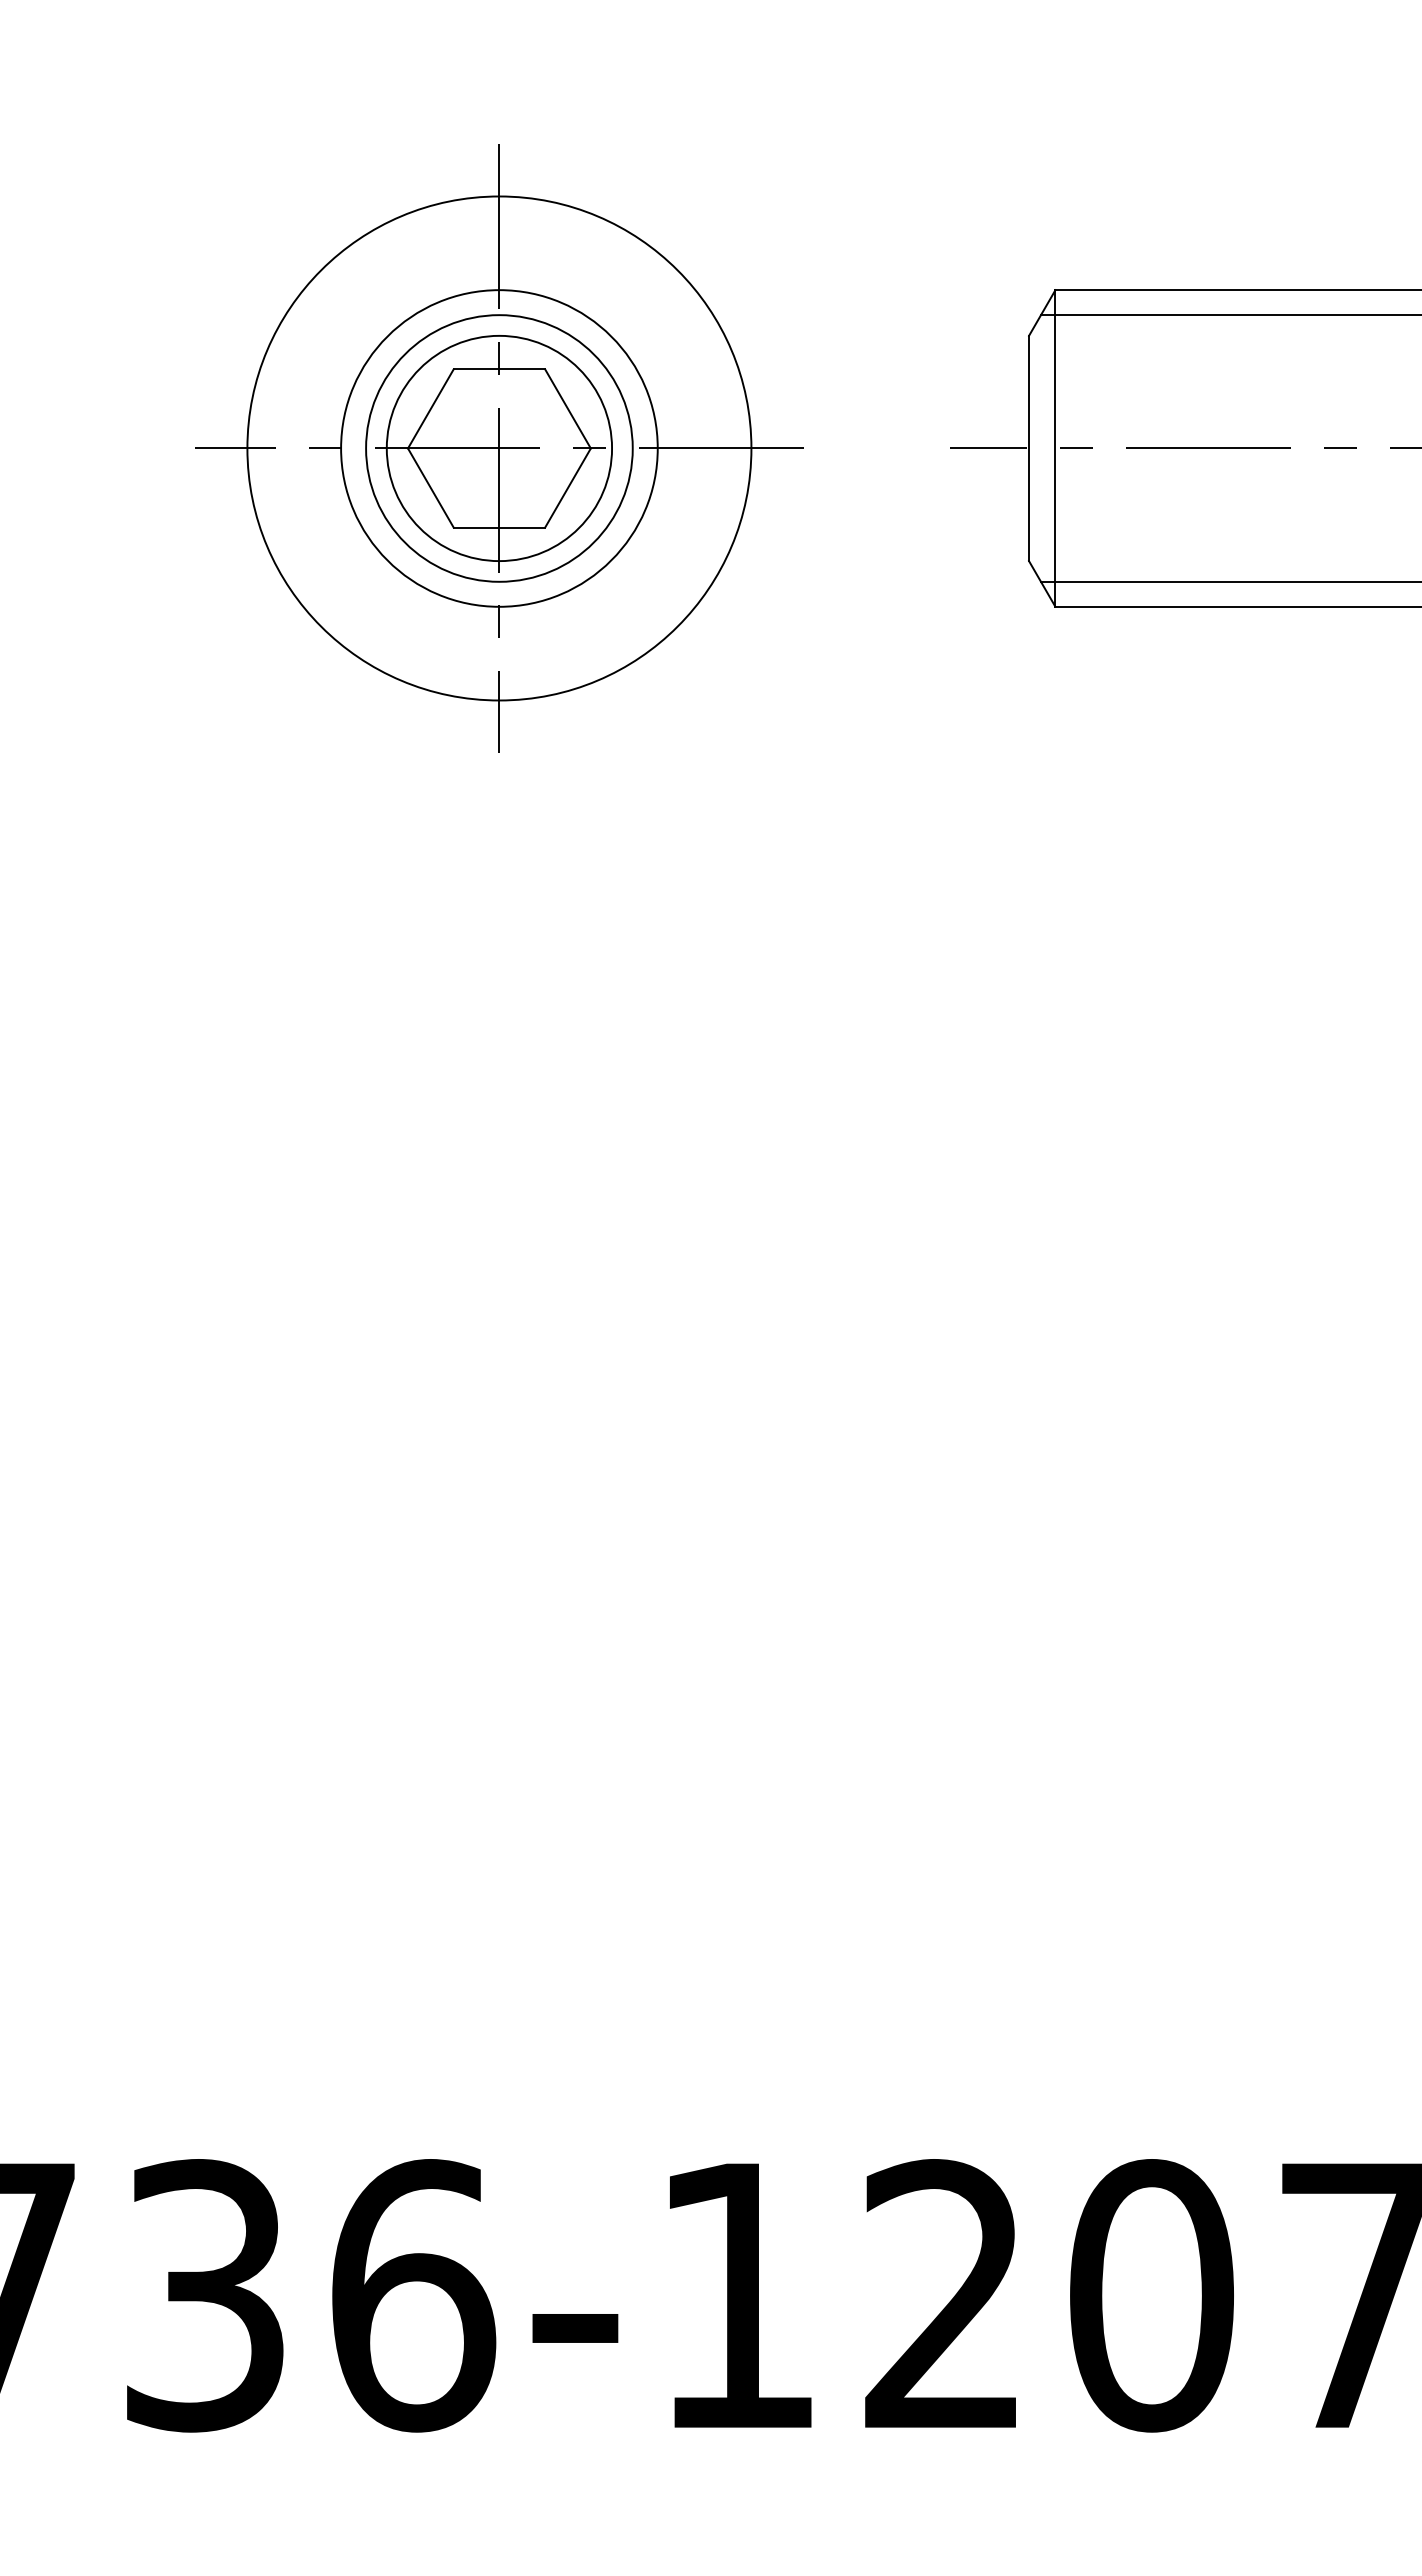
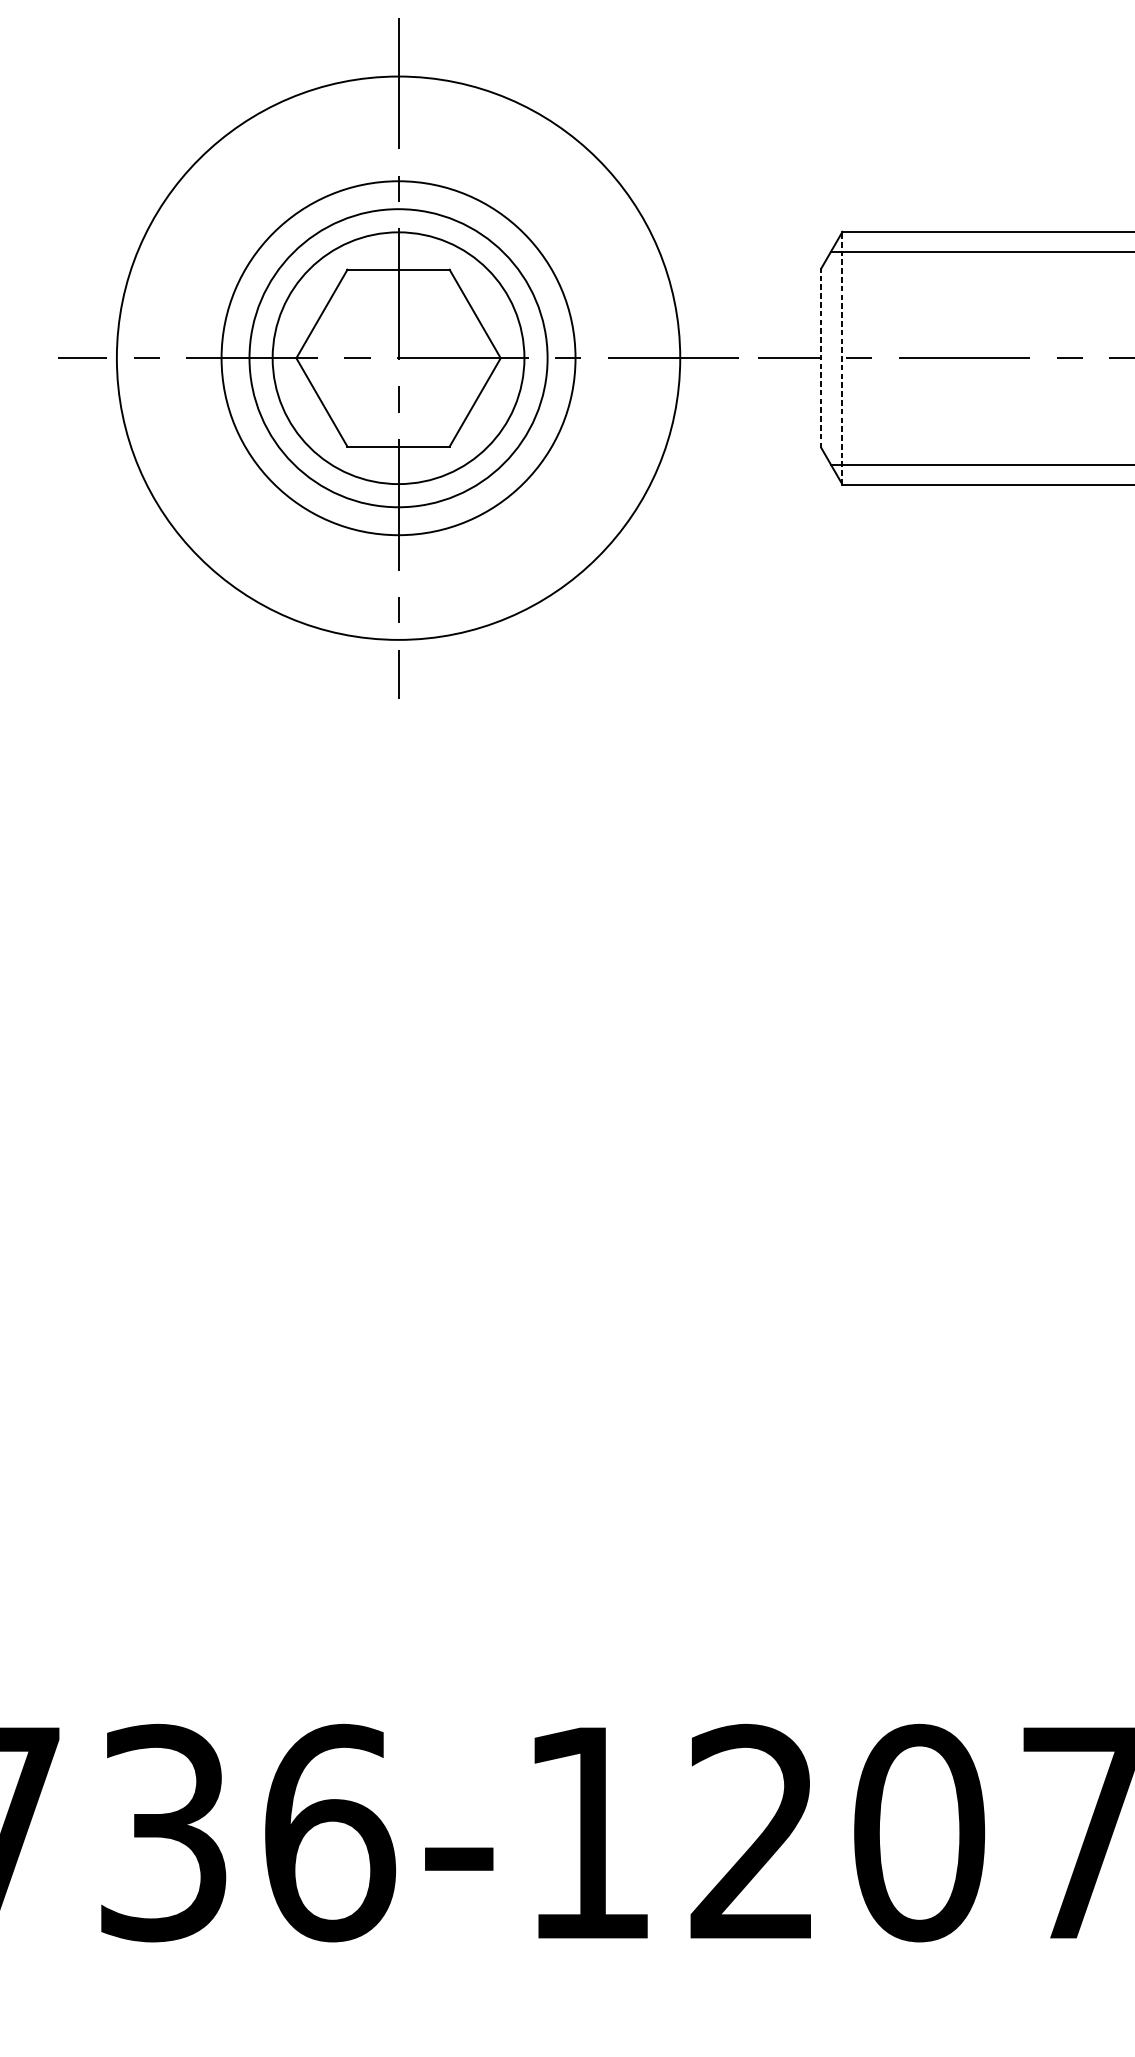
line: (1055, 447) -> (842, 357), solid -> dashed
part: (499, 448) -> (398, 358), size x1.4
line: (1029, 448) -> (821, 358), solid -> dashed

